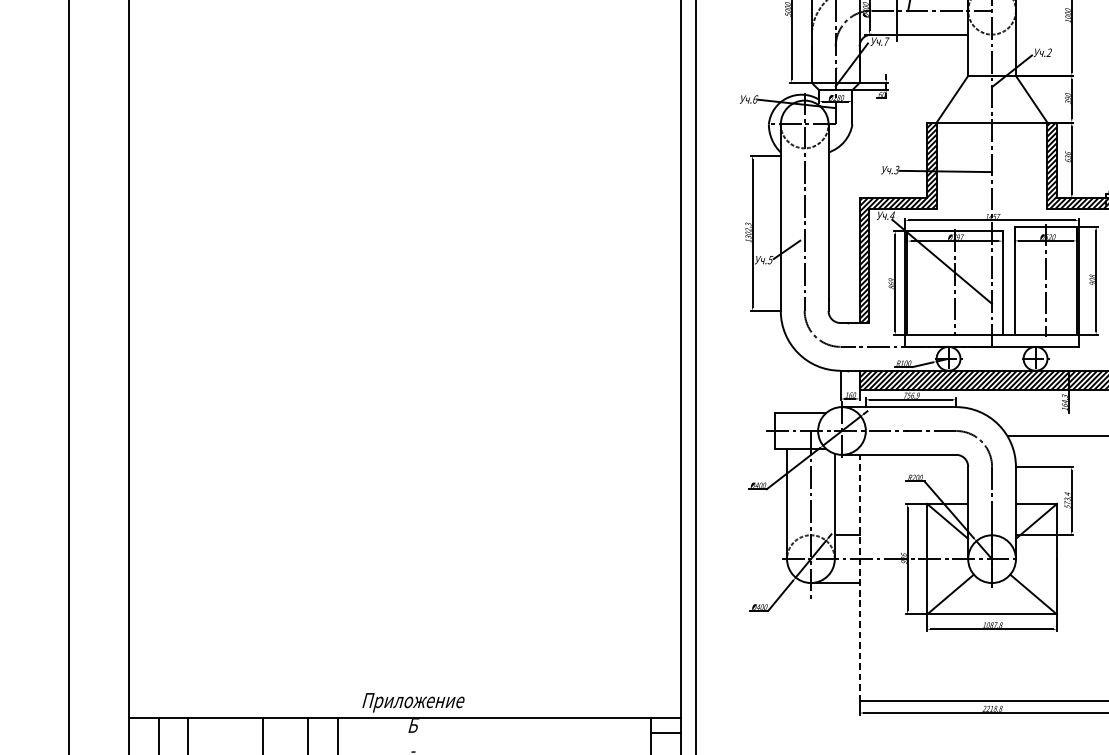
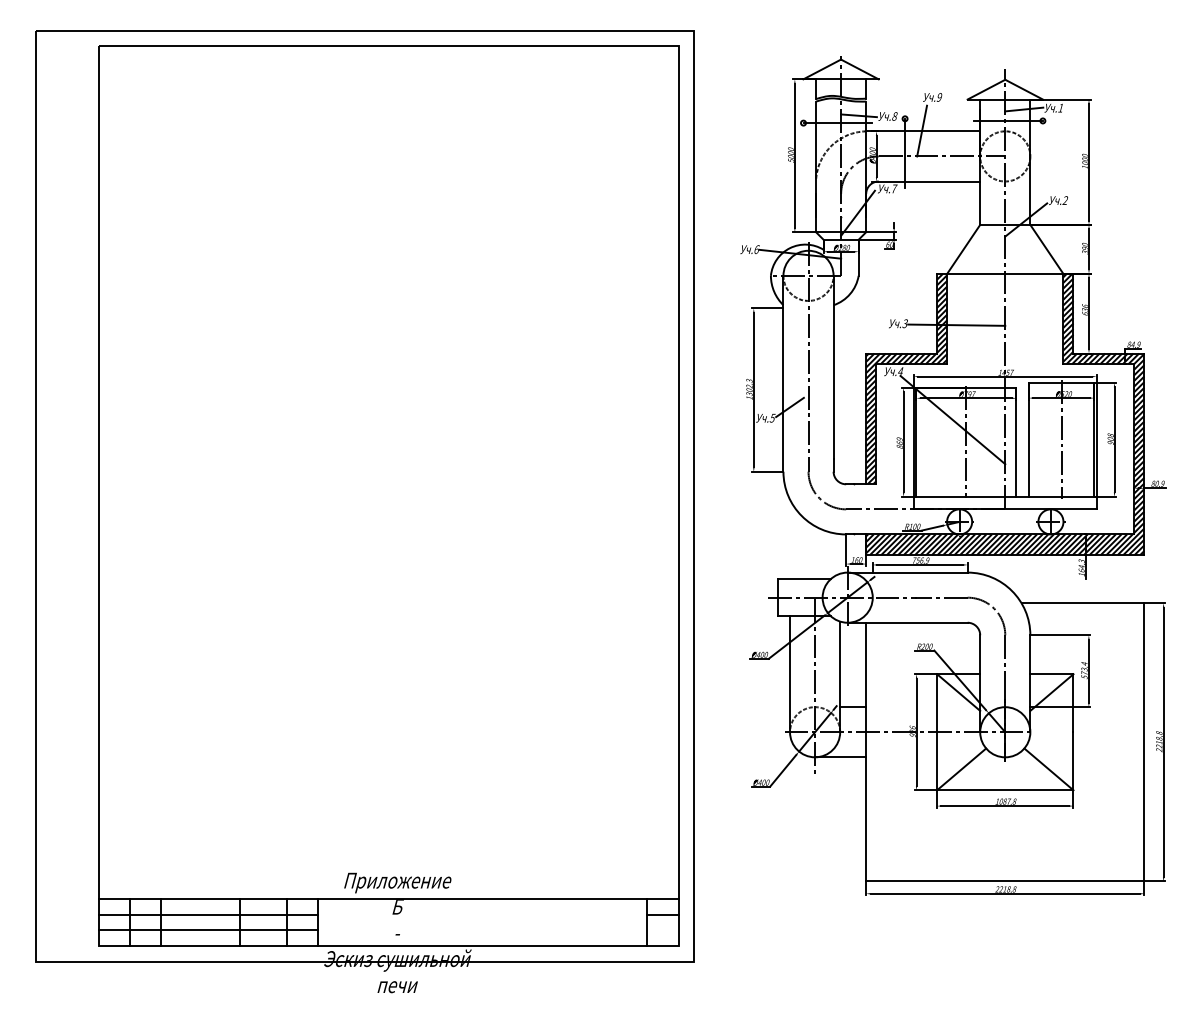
line: (859, 577) -> (866, 751), dashed -> solid
line: (233, 732) -> (208, 914), added
line: (233, 747) -> (208, 930), added

